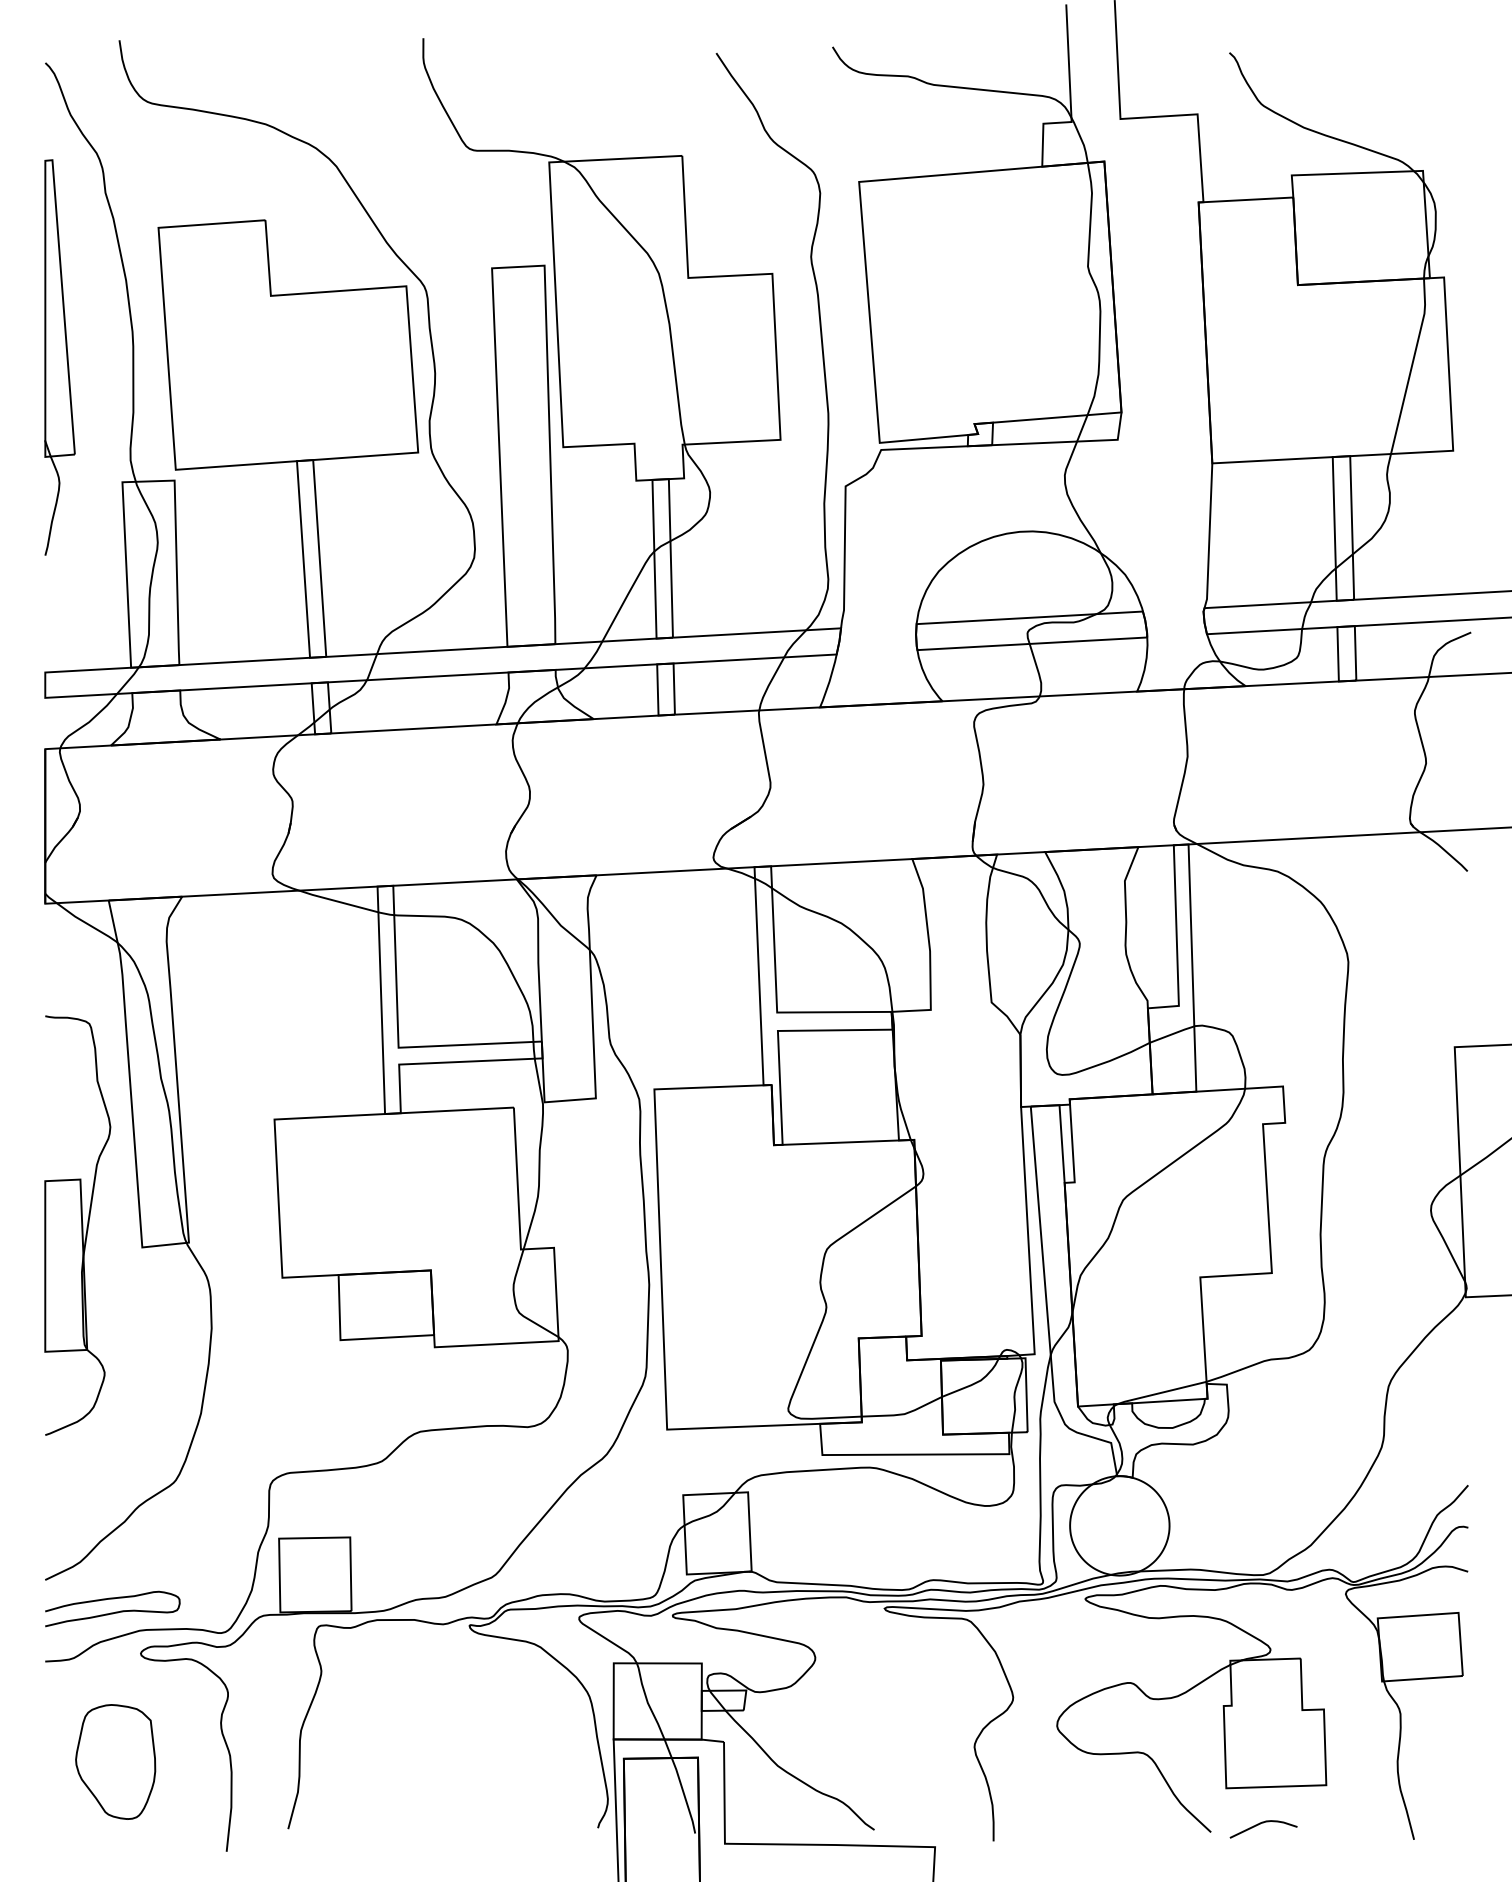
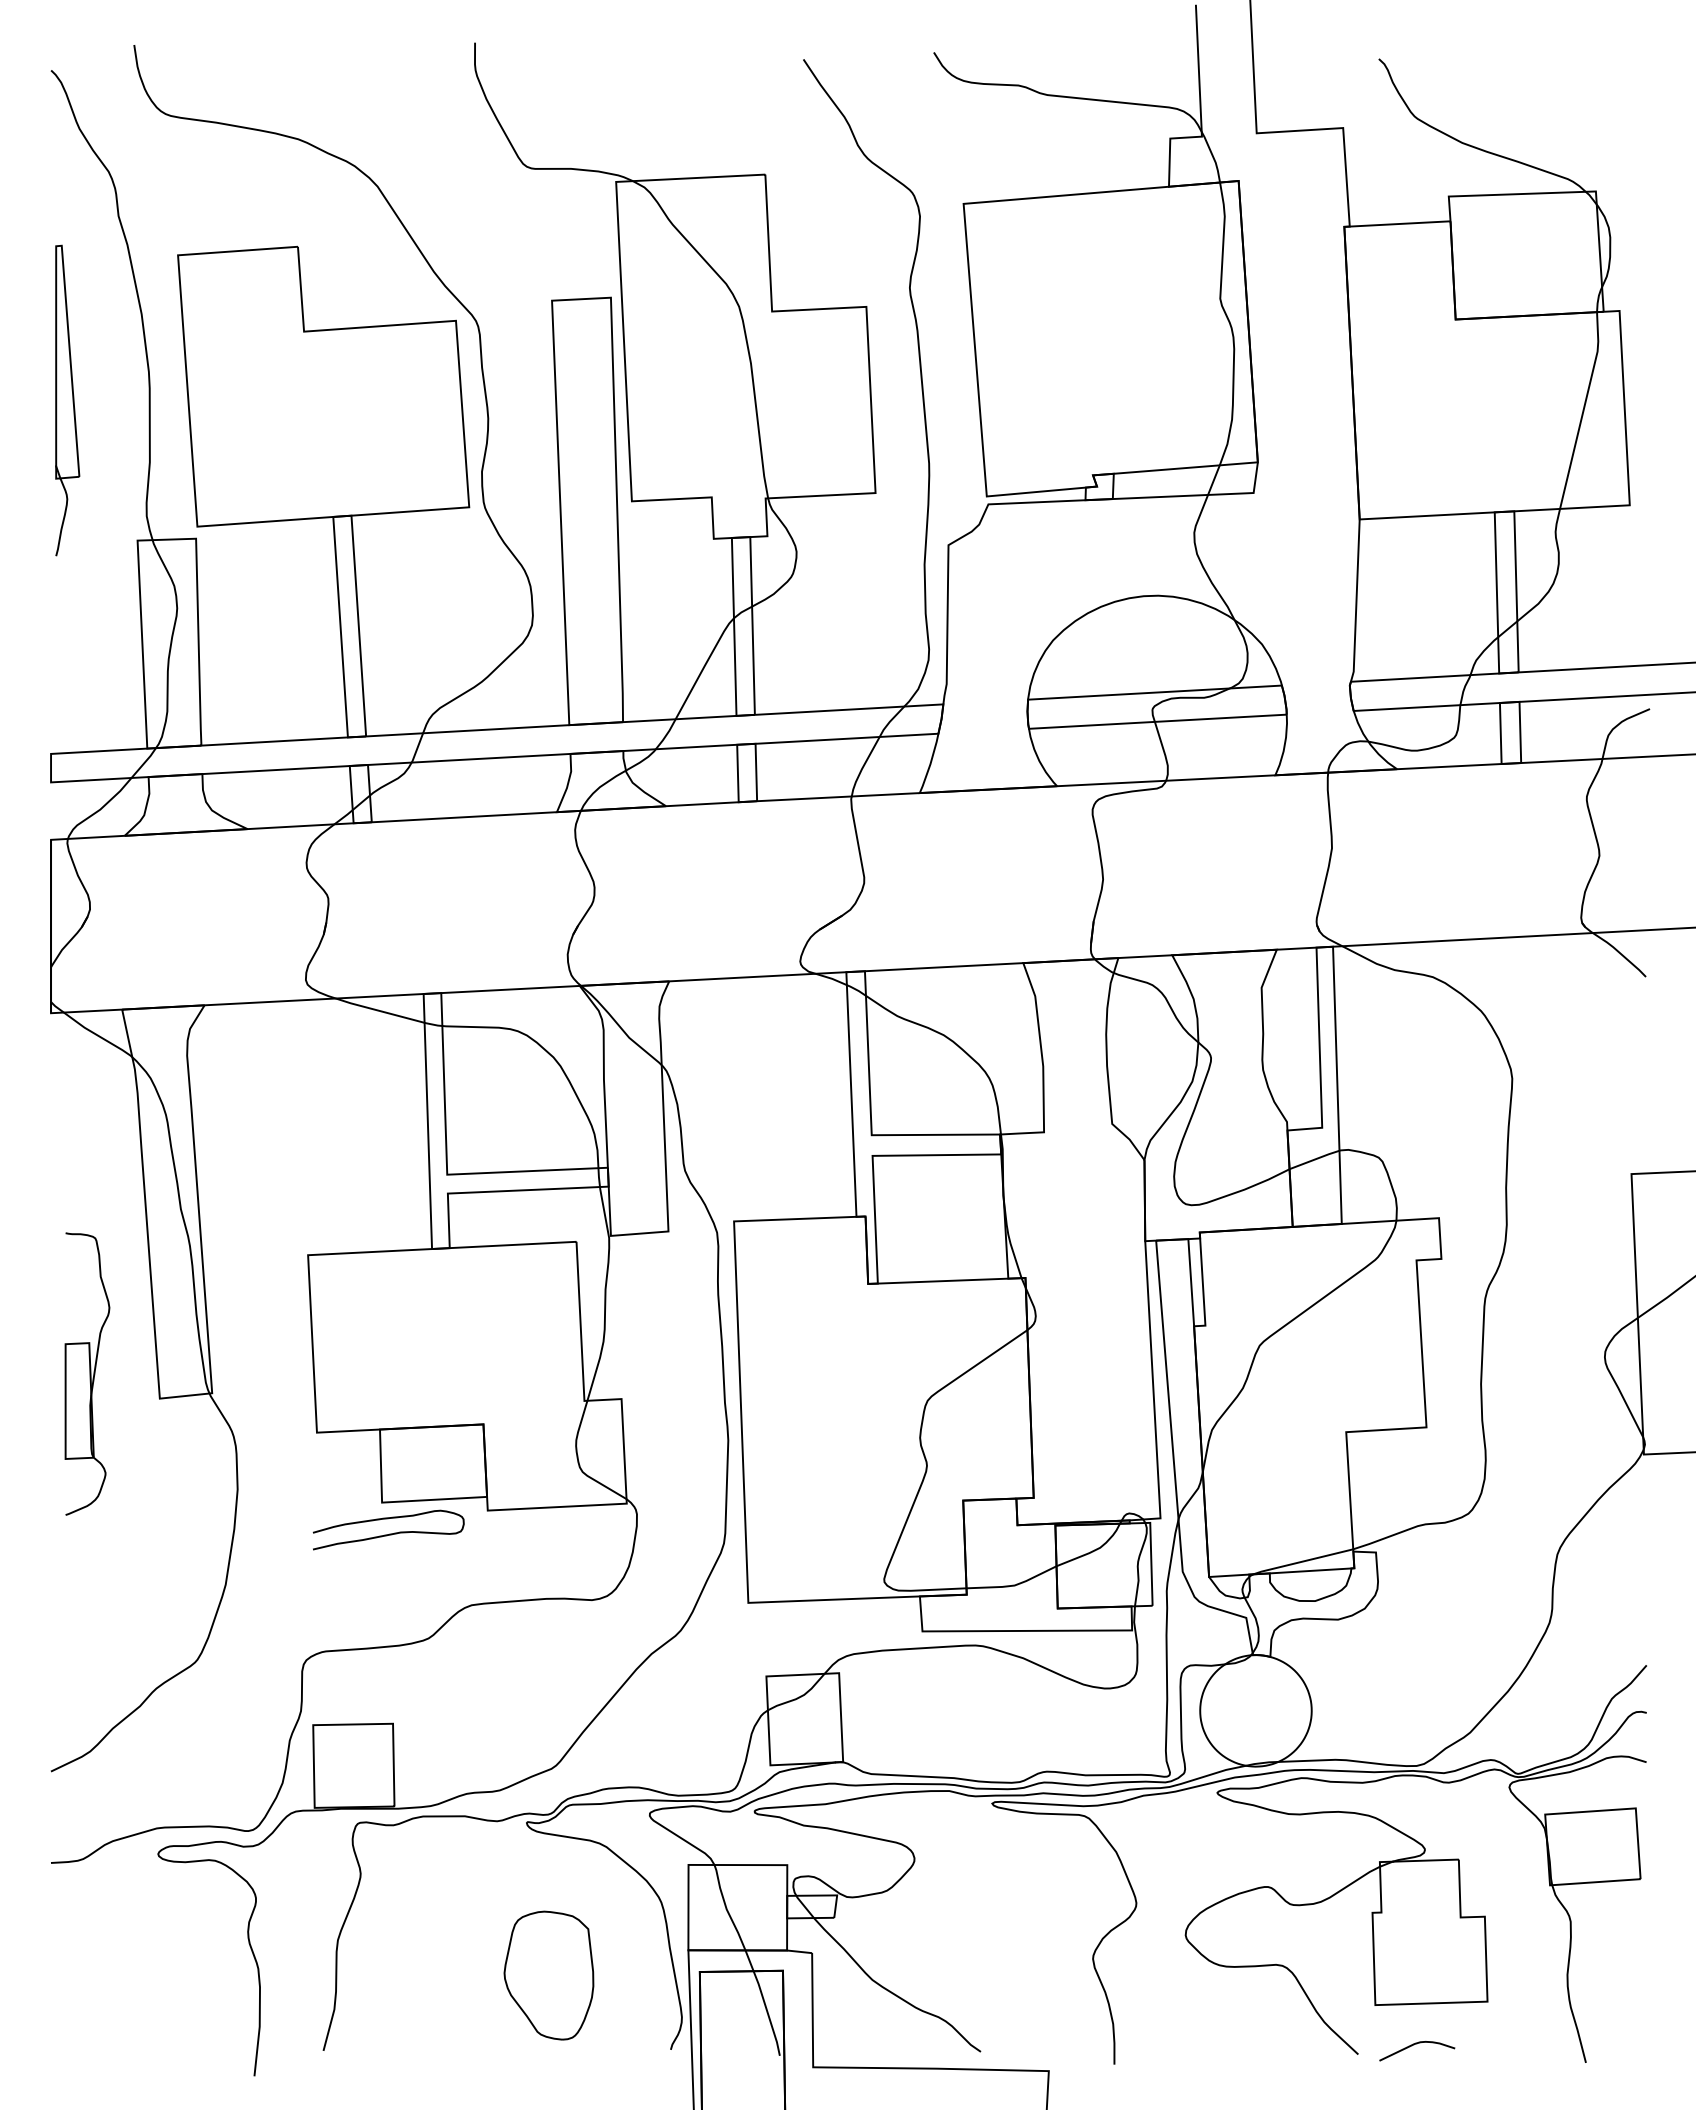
part: (59, 357) -> (67, 400), size x0.7
part: (77, 1225) -> (87, 1373), size x0.6
curve: (113, 1612) -> (389, 1533), moved
part: (115, 1761) -> (548, 1975), moved

